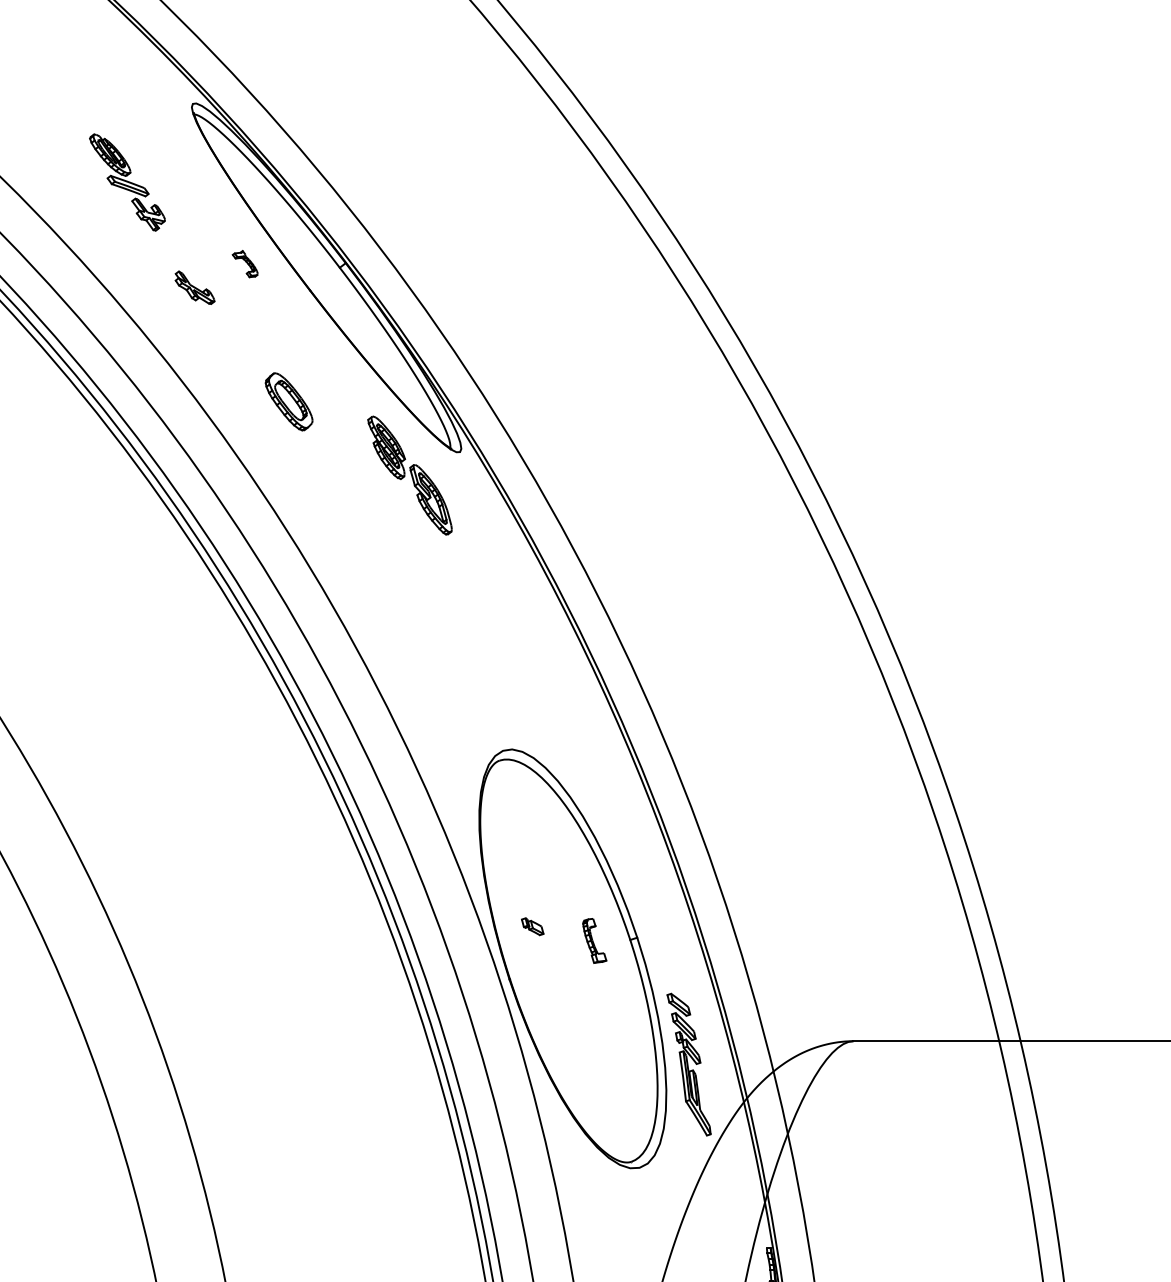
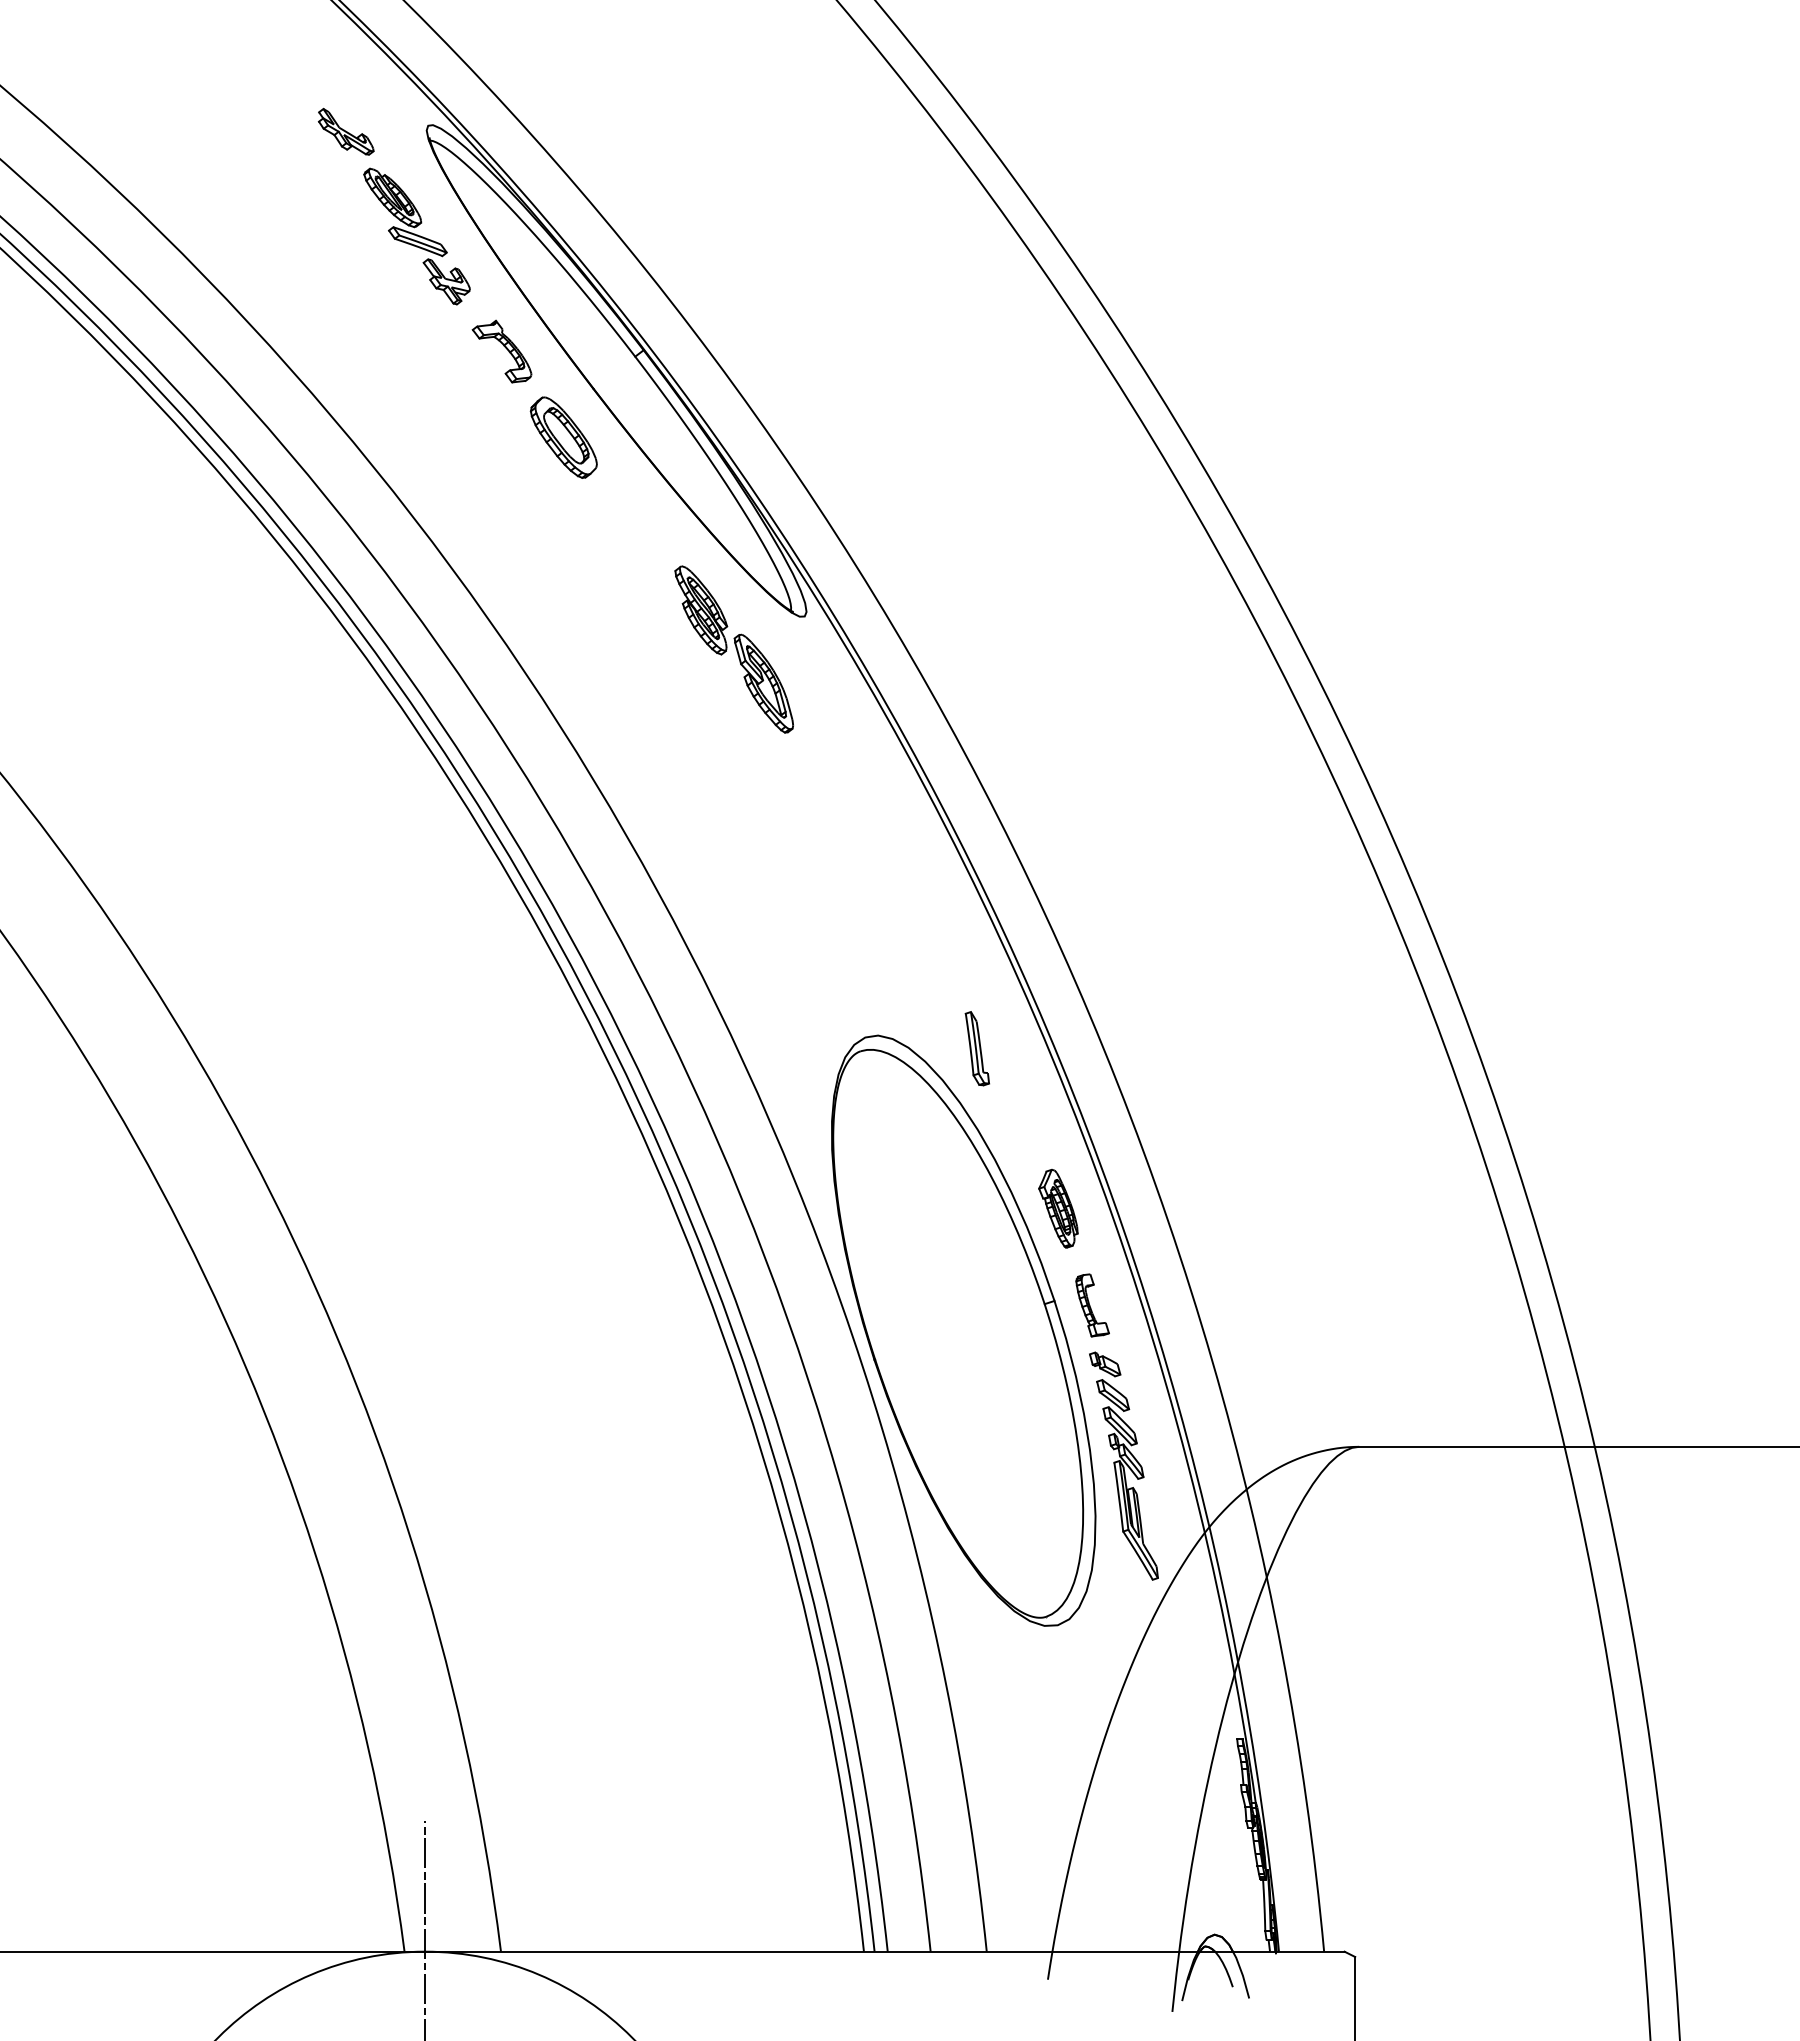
part: (127, 182) -> (416, 236), moved
part: (244, 264) -> (501, 351), size x1.67
part: (194, 287) -> (345, 131), moved
part: (288, 401) -> (563, 437), moved
part: (581, 758) -> (976, 1048), added
part: (640, 872) -> (1058, 1208), added
part: (532, 926) -> (1105, 1364), moved
part: (594, 940) -> (1092, 1305), moved

